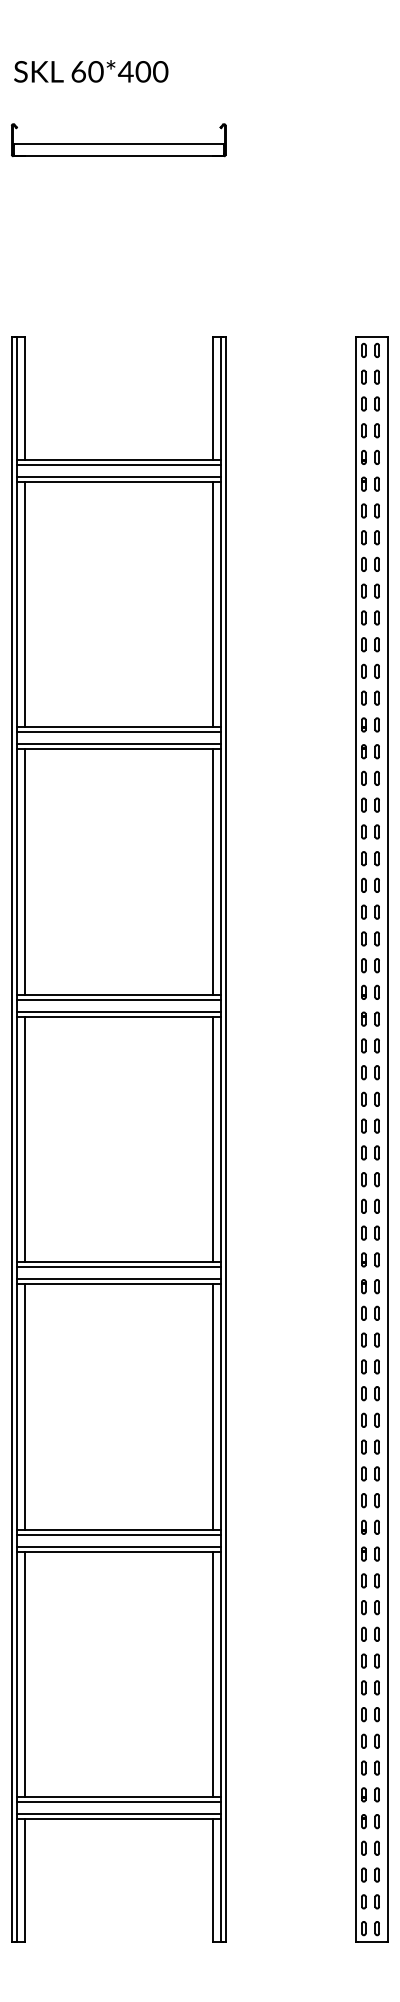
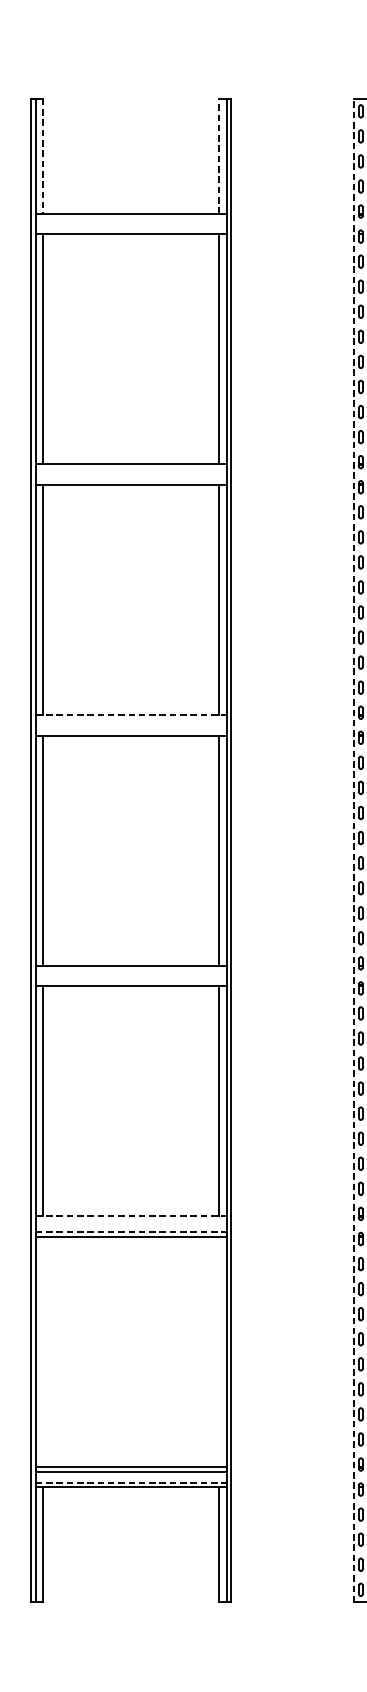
line: (212, 398) -> (219, 156), solid -> dashed
line: (24, 399) -> (42, 157), solid -> dashed
line: (118, 464) -> (130, 218), removed
line: (118, 476) -> (130, 229), removed
line: (118, 732) -> (130, 469), removed
line: (118, 744) -> (130, 480), removed
line: (118, 994) -> (130, 714), solid -> dashed
line: (118, 999) -> (130, 719), removed
line: (118, 1011) -> (130, 730), removed
line: (356, 1139) -> (353, 850), solid -> dashed
line: (118, 1267) -> (130, 970), removed
line: (118, 1279) -> (130, 981), removed
line: (118, 1529) -> (130, 1215), solid -> dashed
line: (118, 1534) -> (130, 1220), removed
line: (118, 1546) -> (130, 1231), solid -> dashed
line: (24, 1674) -> (42, 1351), removed
line: (212, 1674) -> (219, 1351), removed
line: (118, 1814) -> (130, 1482), solid -> dashed

